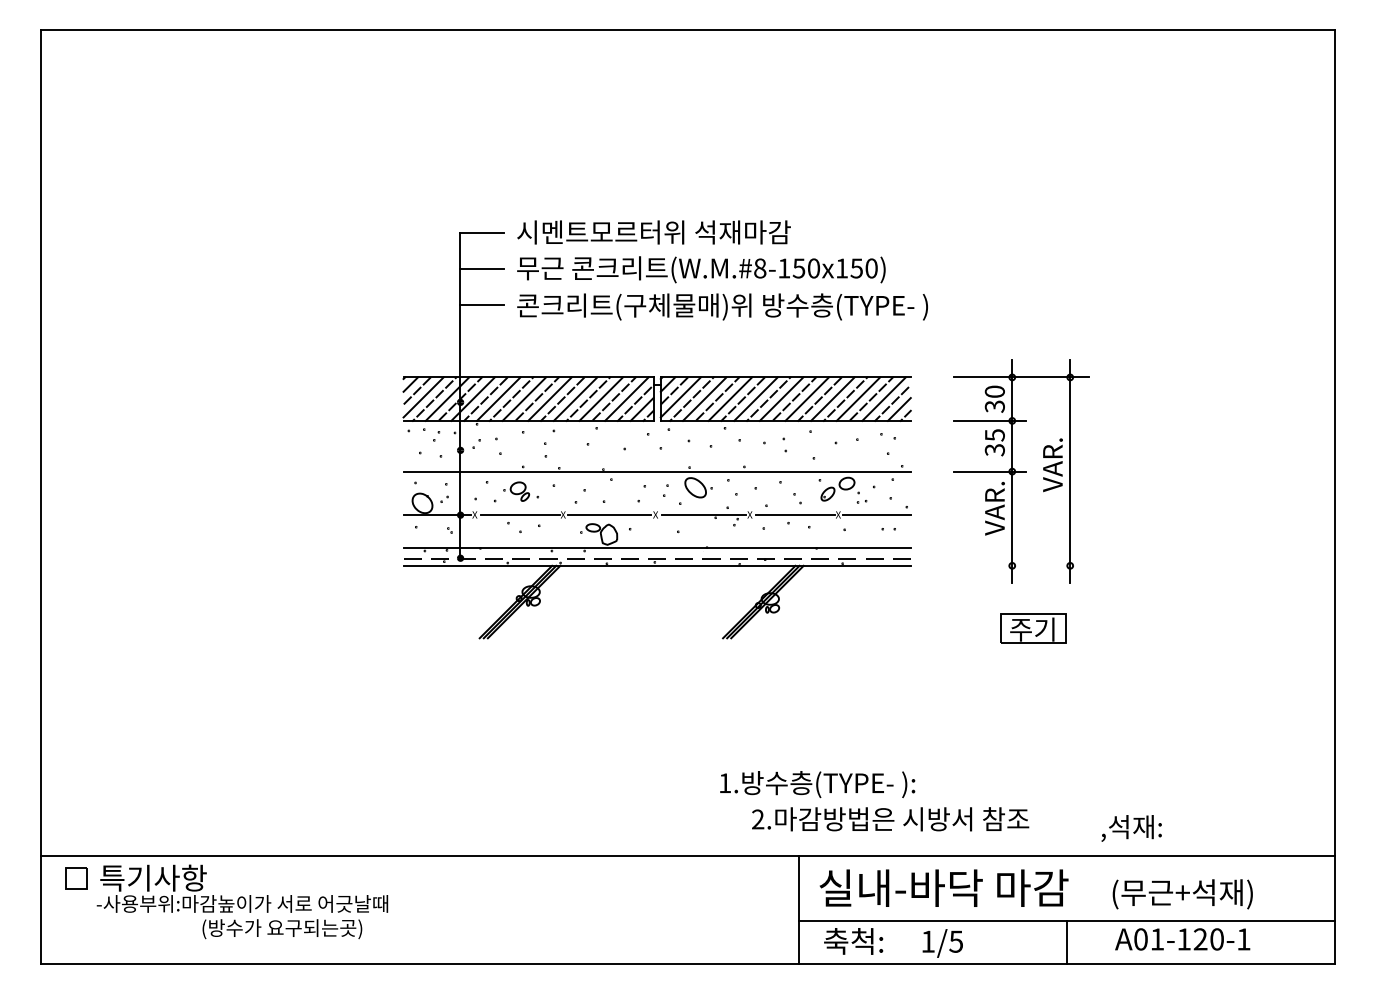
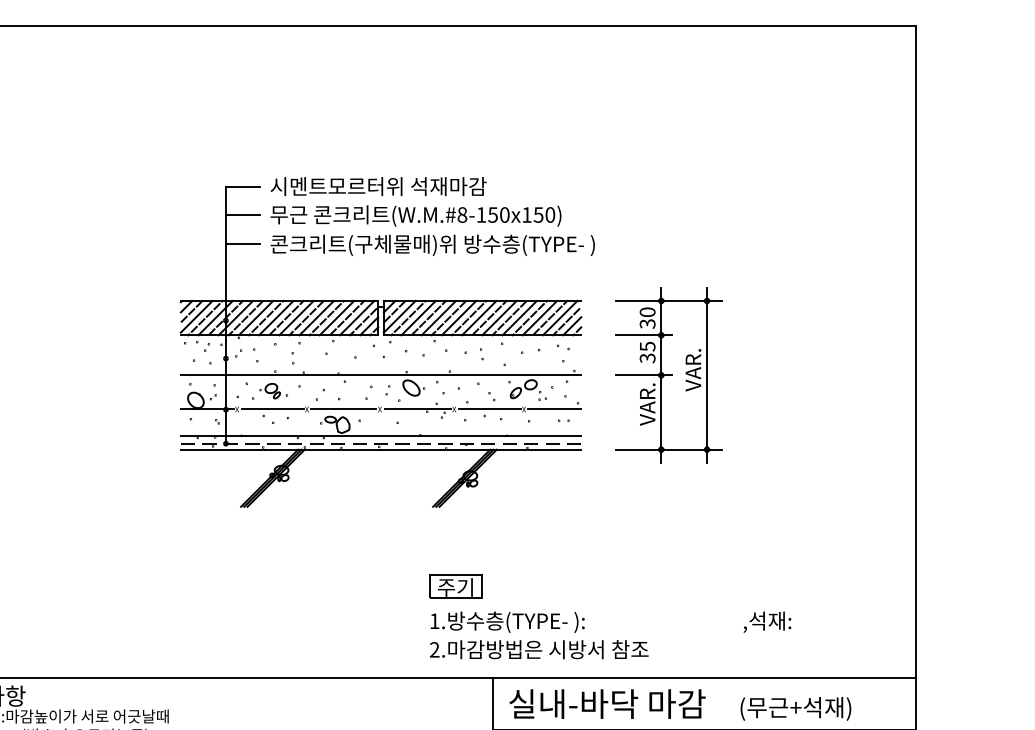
line: (1021, 565) -> (668, 449), added
part: (1033, 628) -> (456, 586), moved
text: (890, 819) -> (539, 649), moved
text: (1131, 828) -> (767, 622), moved

